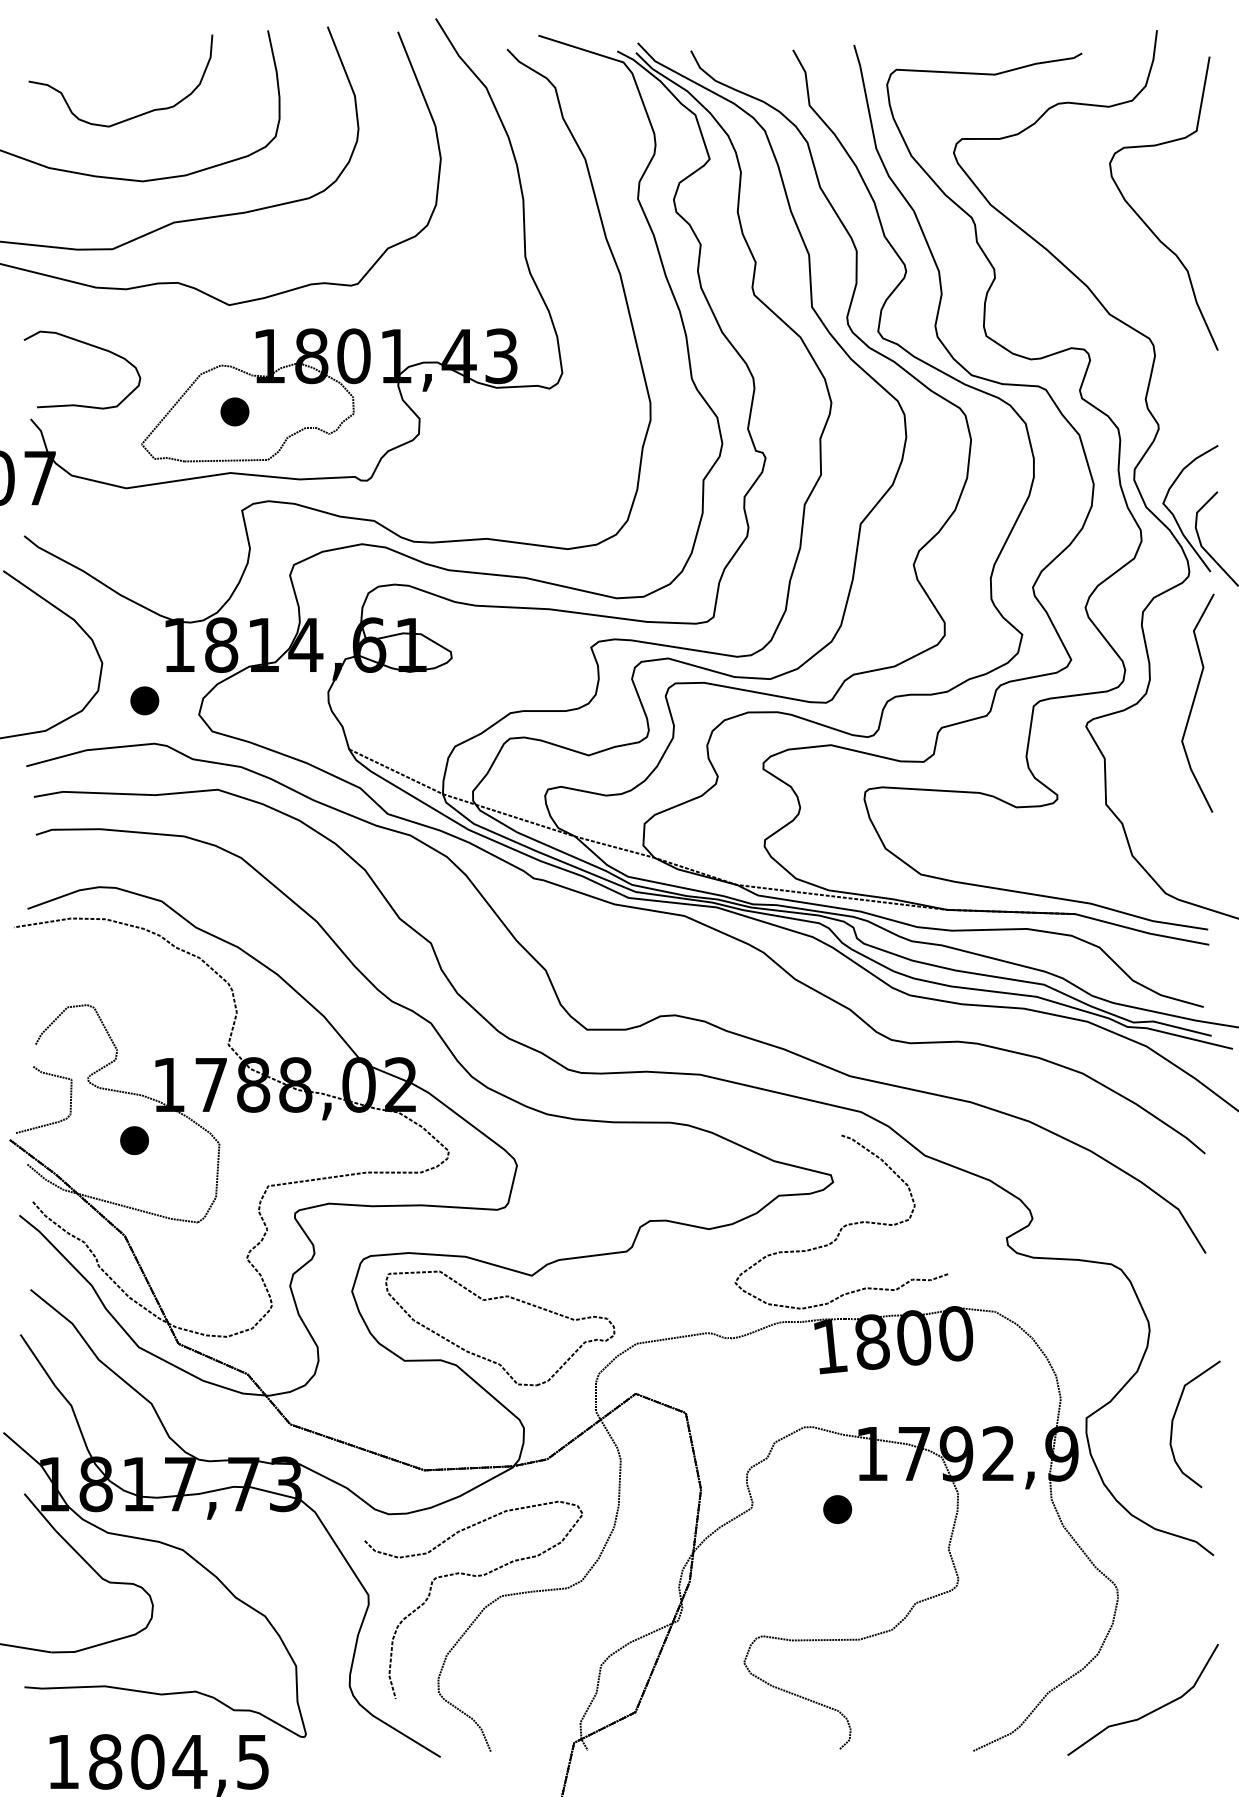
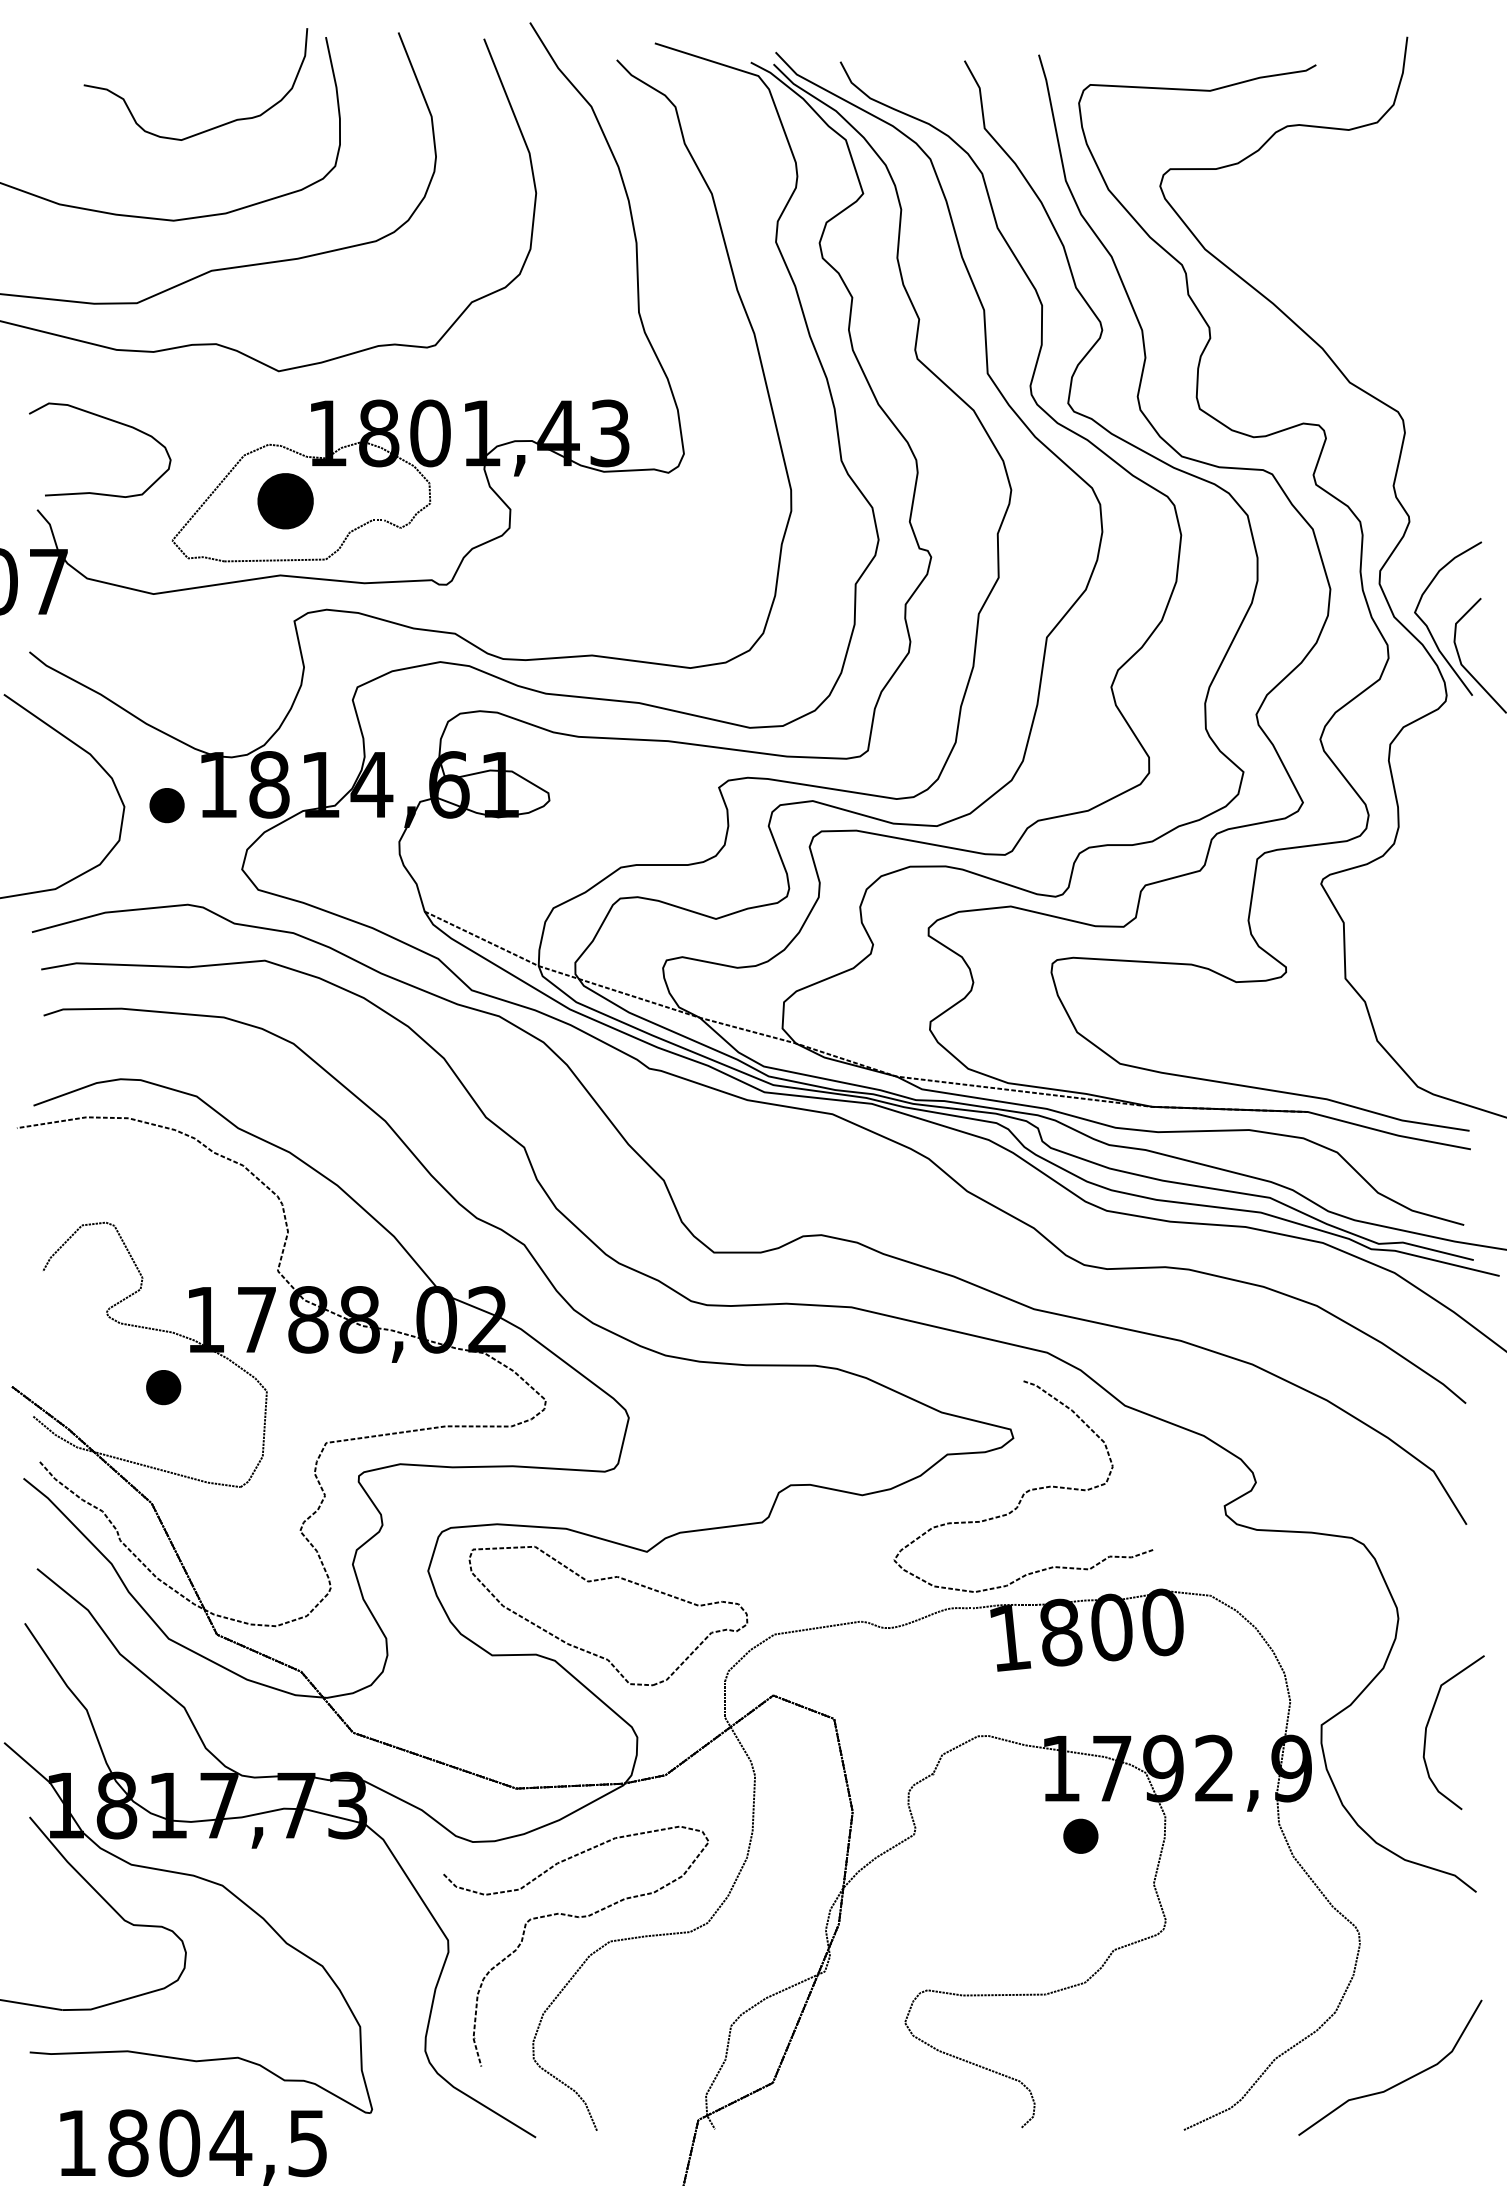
part: (134, 116) -> (212, 127), moved
curve: (1143, 220) -> (1391, 268), removed
part: (234, 411) -> (285, 500), size x1.6
part: (144, 700) -> (166, 805), moved
curve: (1194, 700) -> (1453, 852), removed
curve: (52, 1122) -> (63, 1365), removed
part: (837, 1508) -> (1080, 1835), moved

